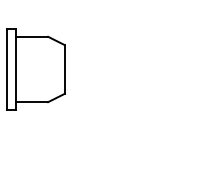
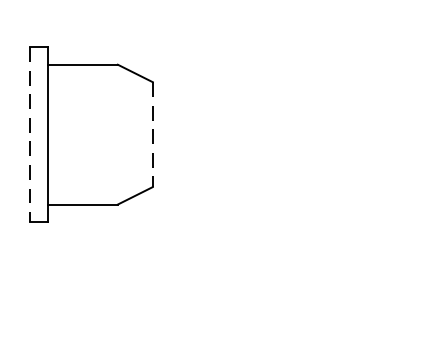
line: (7, 69) -> (30, 134), solid -> dashed
line: (64, 69) -> (152, 134), solid -> dashed

